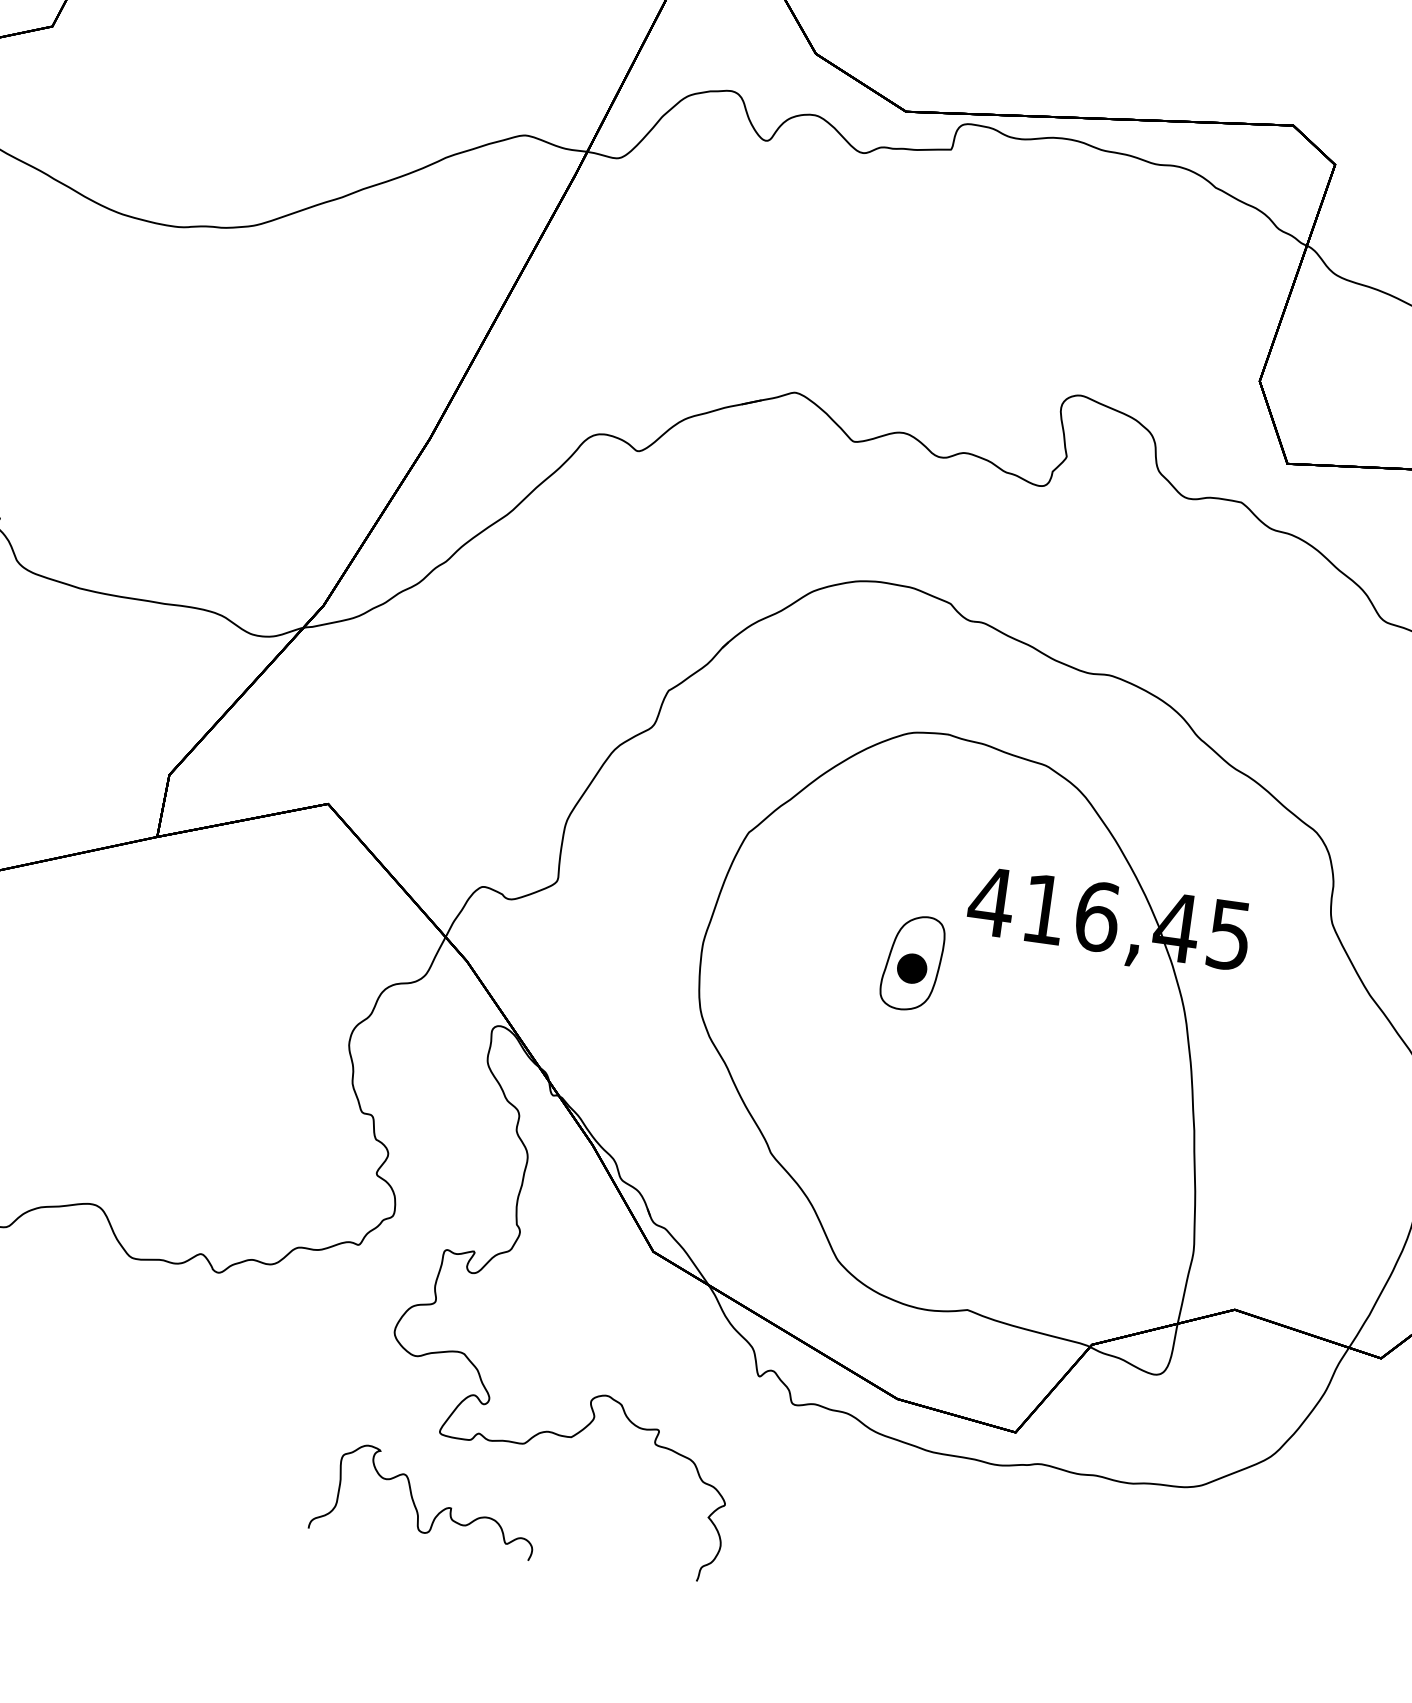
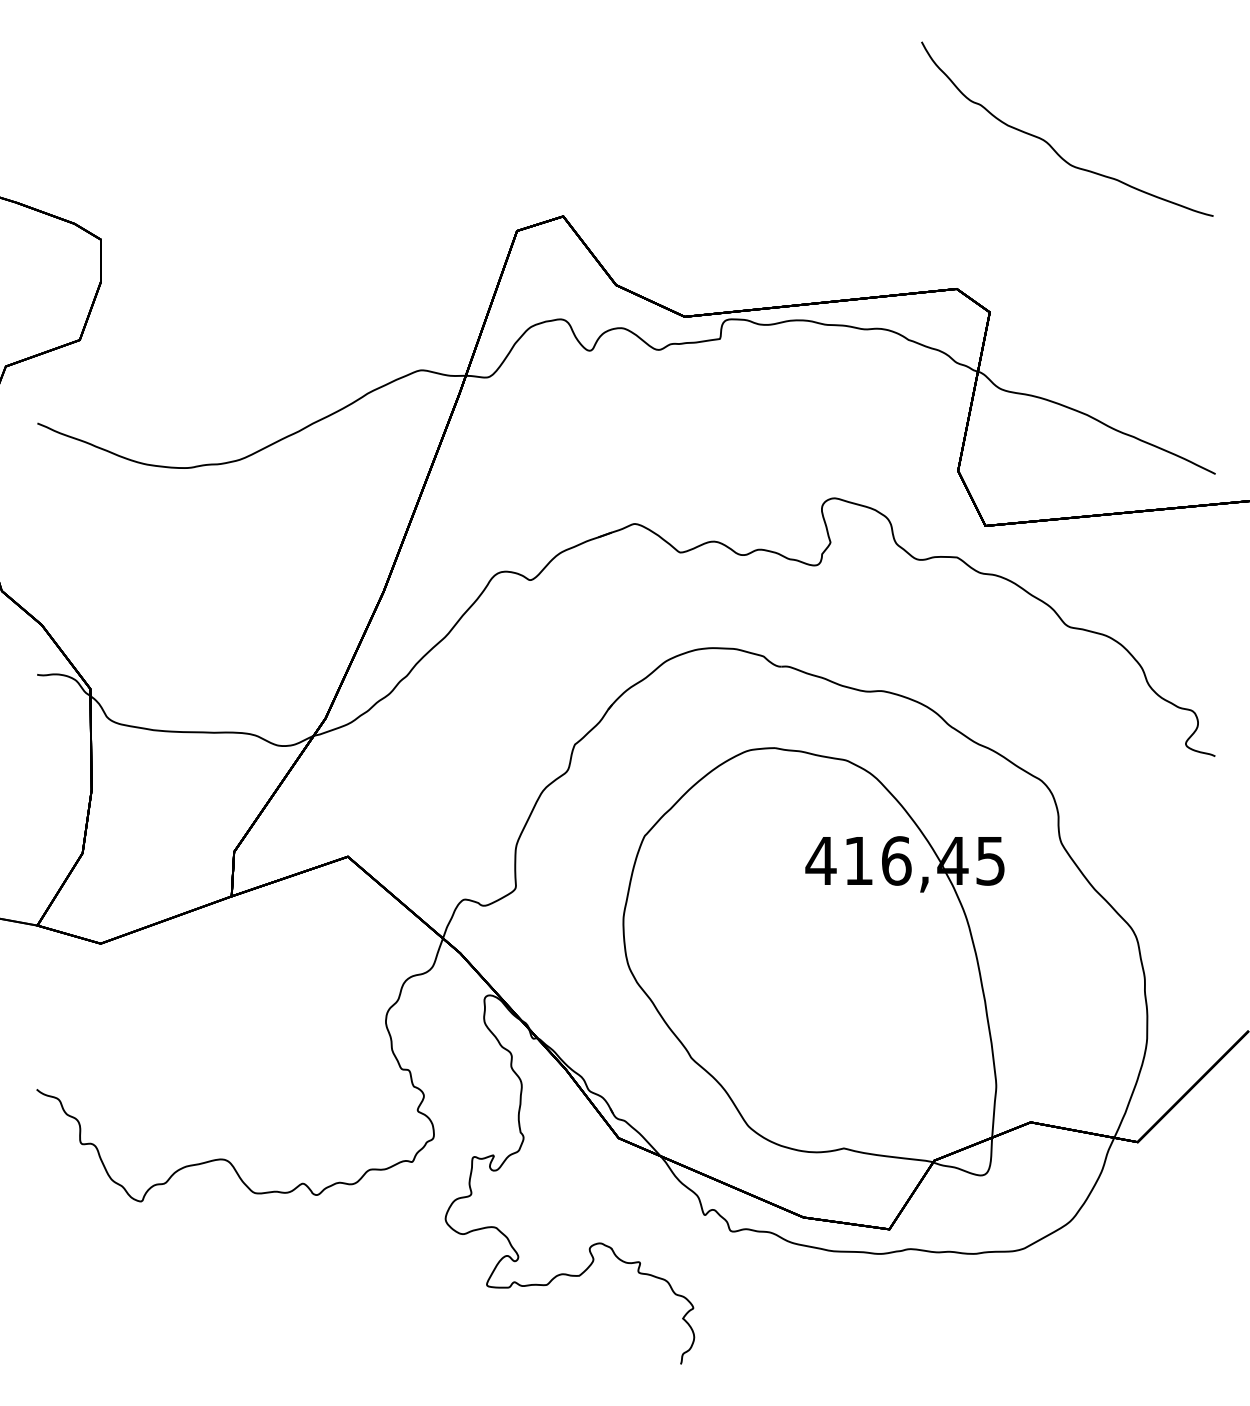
part: (912, 961) -> (771, 910), removed
curve: (415, 1502) -> (476, 1336), removed

